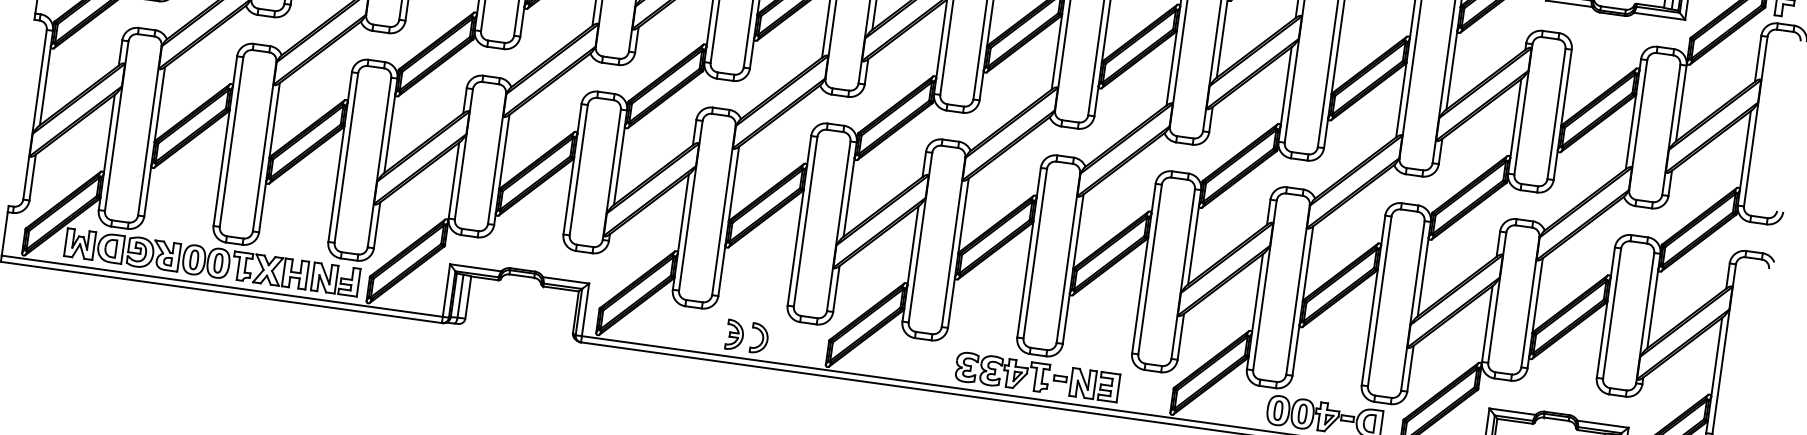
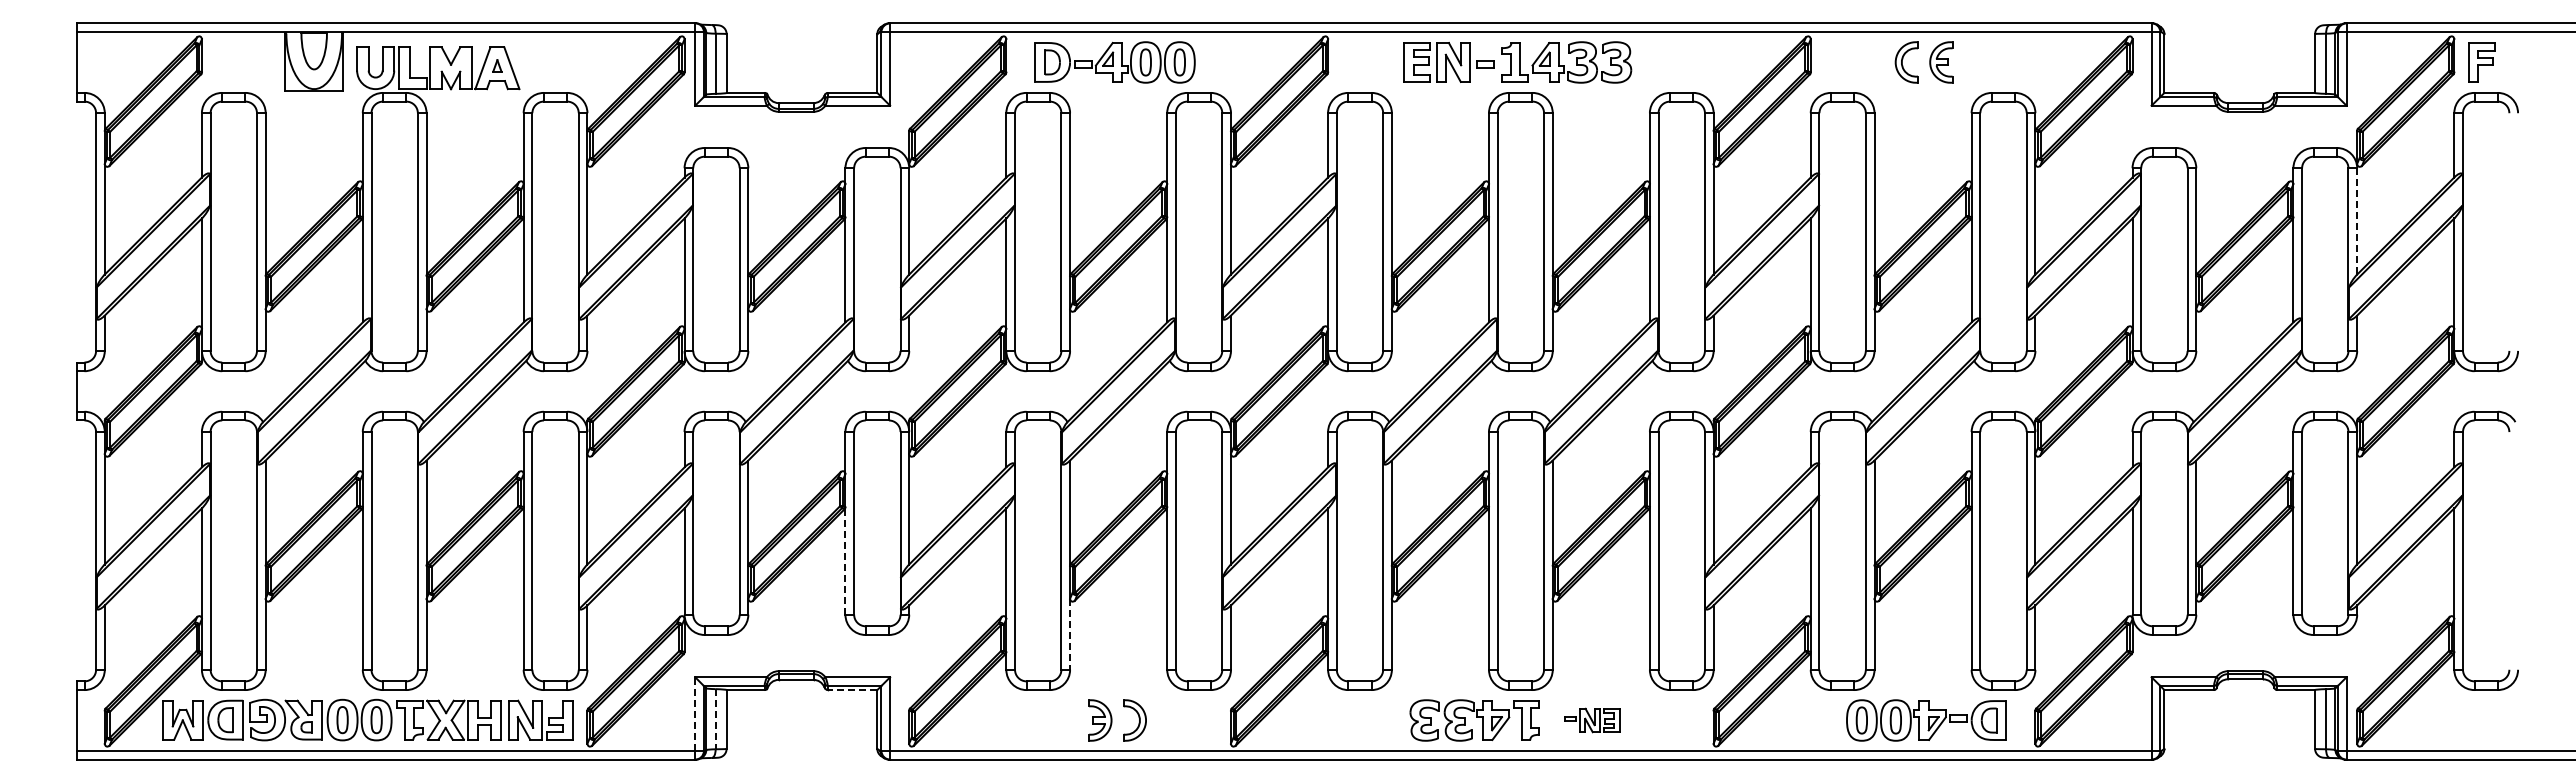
line: (1681, 103) -> (2357, 221), solid -> dashed
line: (568, 195) -> (845, 560), solid -> dashed
line: (722, 270) -> (1070, 634), solid -> dashed
line: (561, 289) -> (852, 690), solid -> dashed
line: (446, 290) -> (695, 714), solid -> dashed
line: (460, 296) -> (715, 719), solid -> dashed
part: (1086, 383) -> (1592, 720), size x0.6

